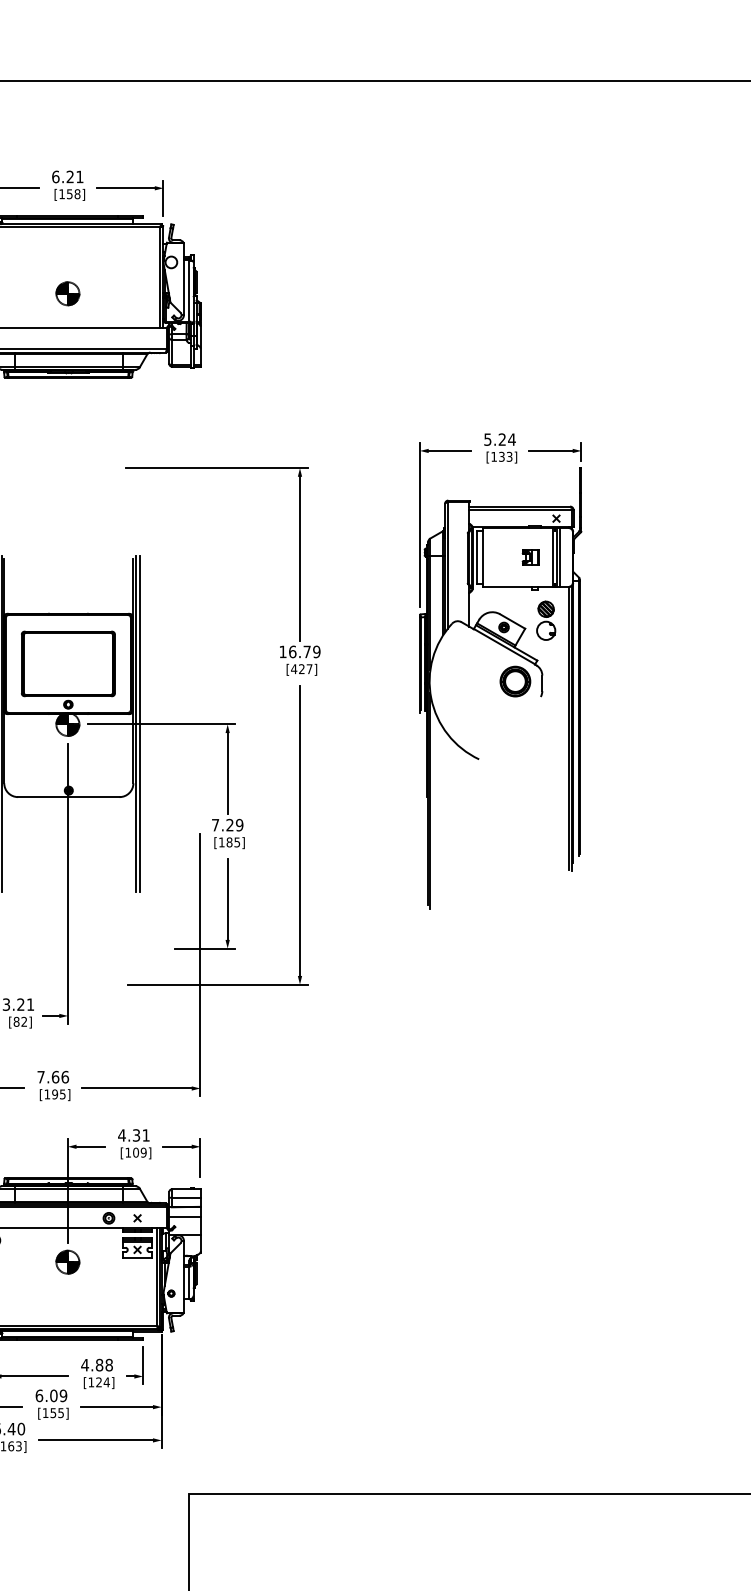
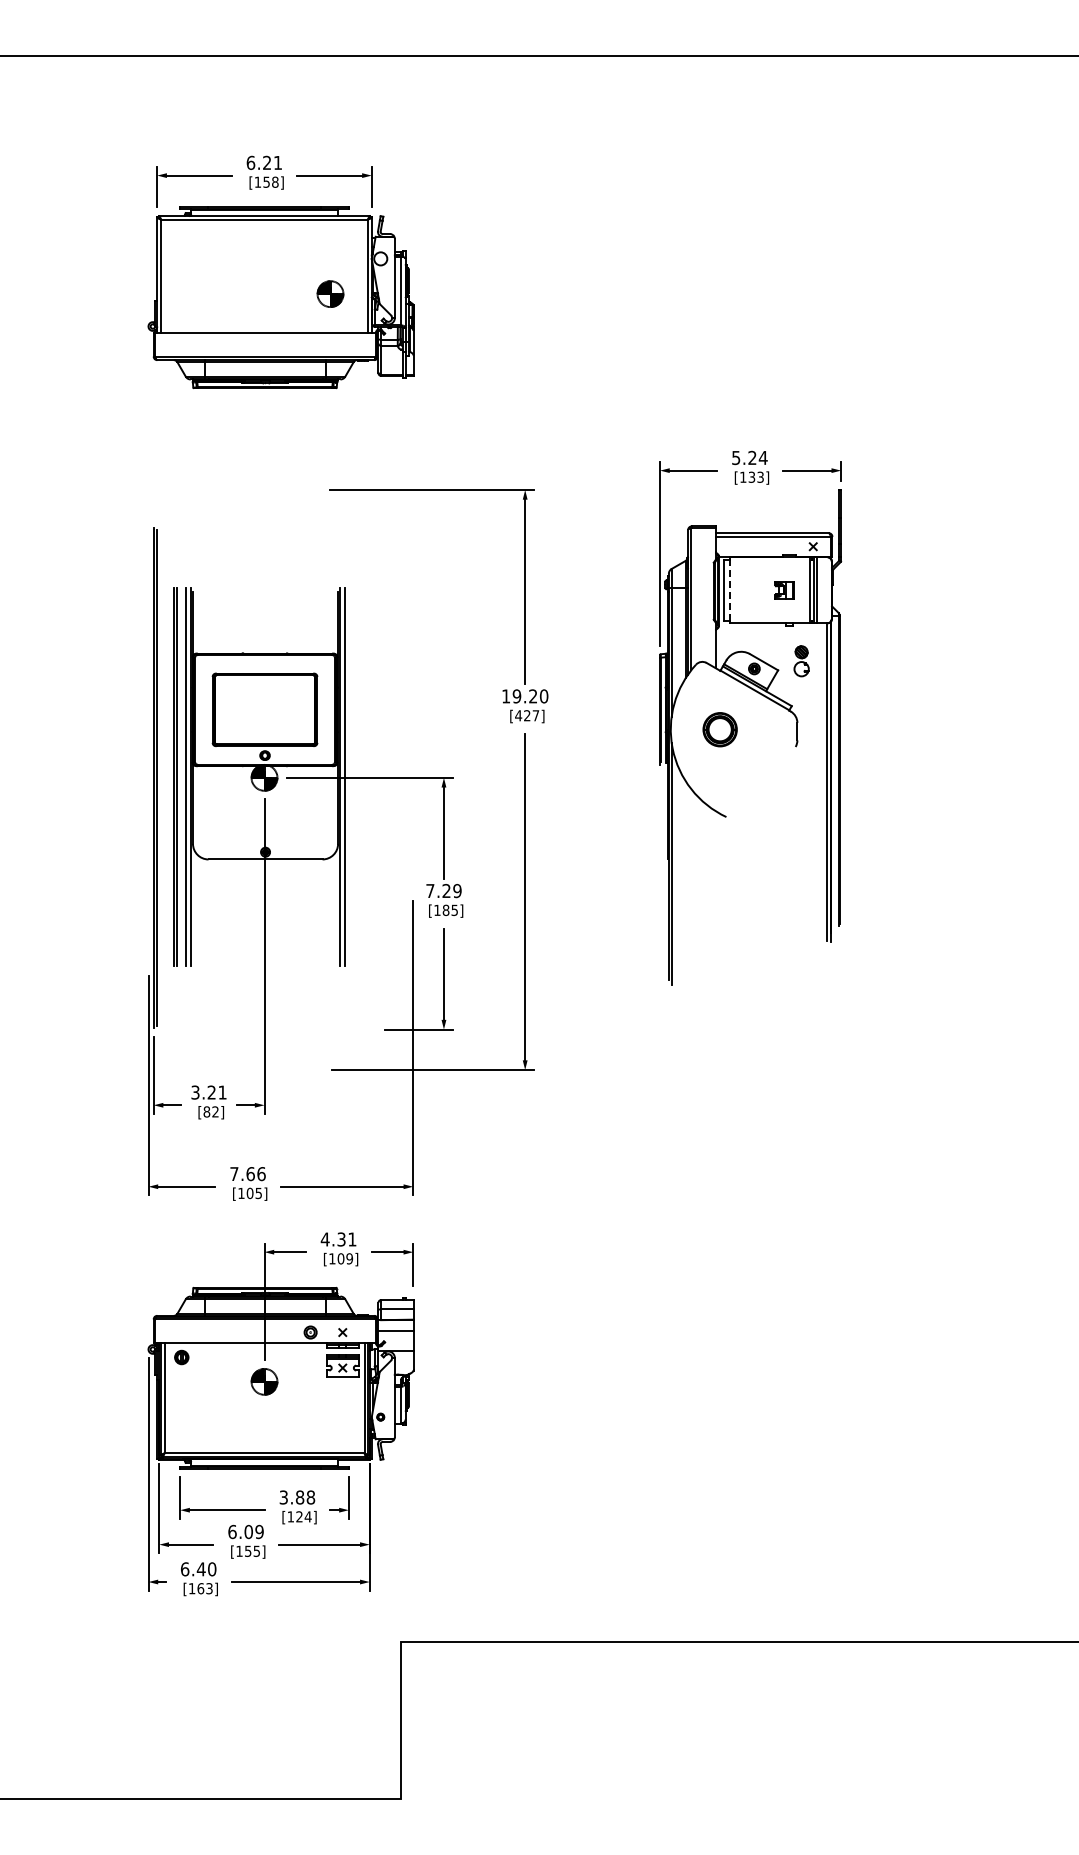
part: (67, 293) -> (330, 293), moved
line: (482, 556) -> (730, 589), solid -> dashed
part: (545, 619) -> (801, 660), size x0.7
text: (304, 652) -> (530, 696), 16.79 -> 19.20
part: (514, 681) -> (719, 729), moved
text: (54, 1094) -> (249, 1193), [195] -> [105]
text: (84, 1365) -> (283, 1497), 4.88 -> 3.88

